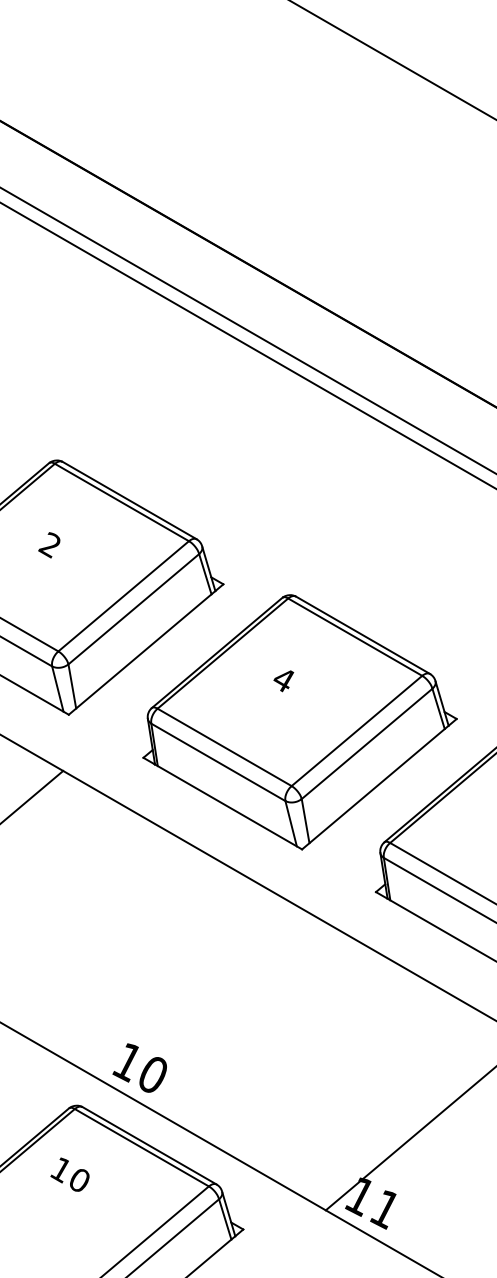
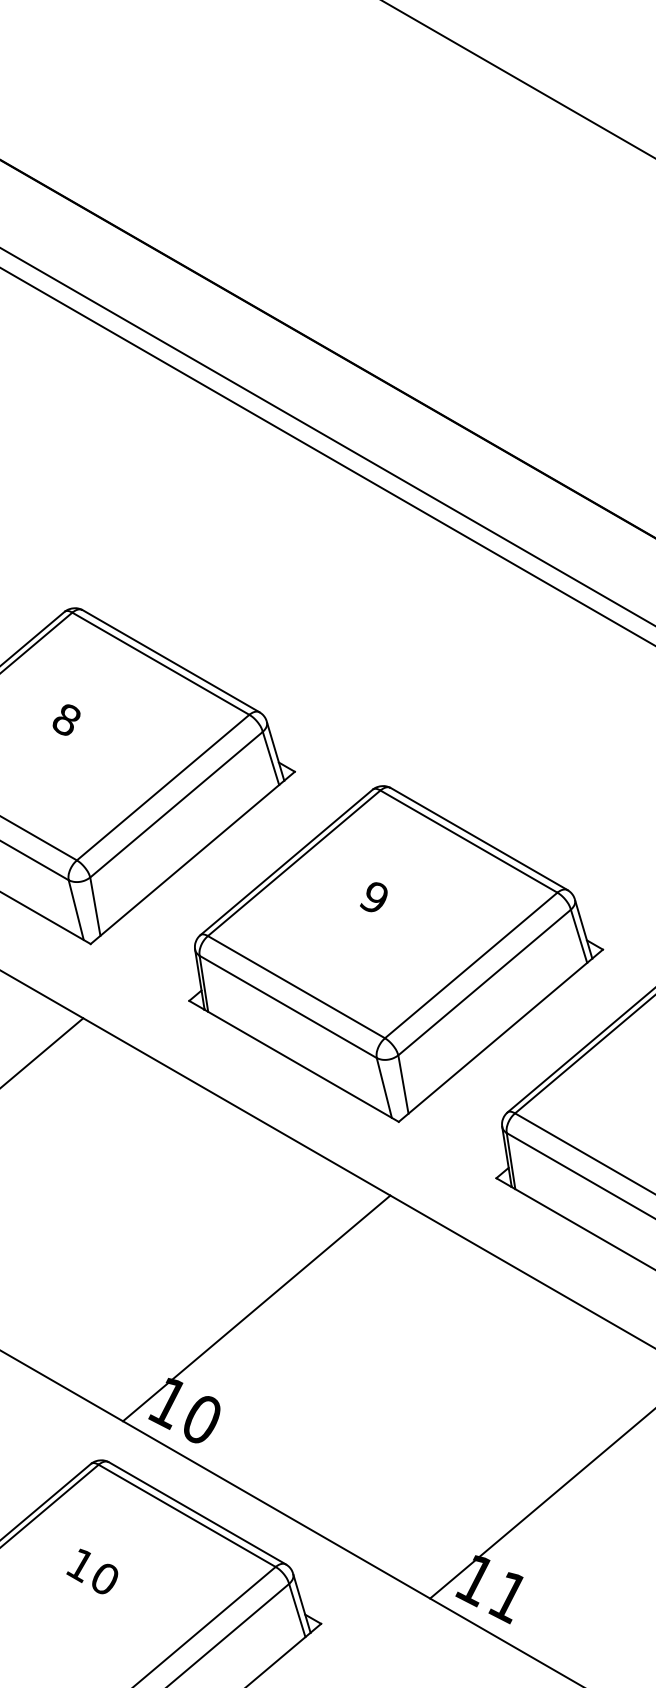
text: (49, 545) -> (65, 720), 2 -> 8
text: (283, 680) -> (374, 898), 4 -> 9
line: (194, 990) -> (256, 1308), added
text: (70, 1174) -> (92, 1571), moved

